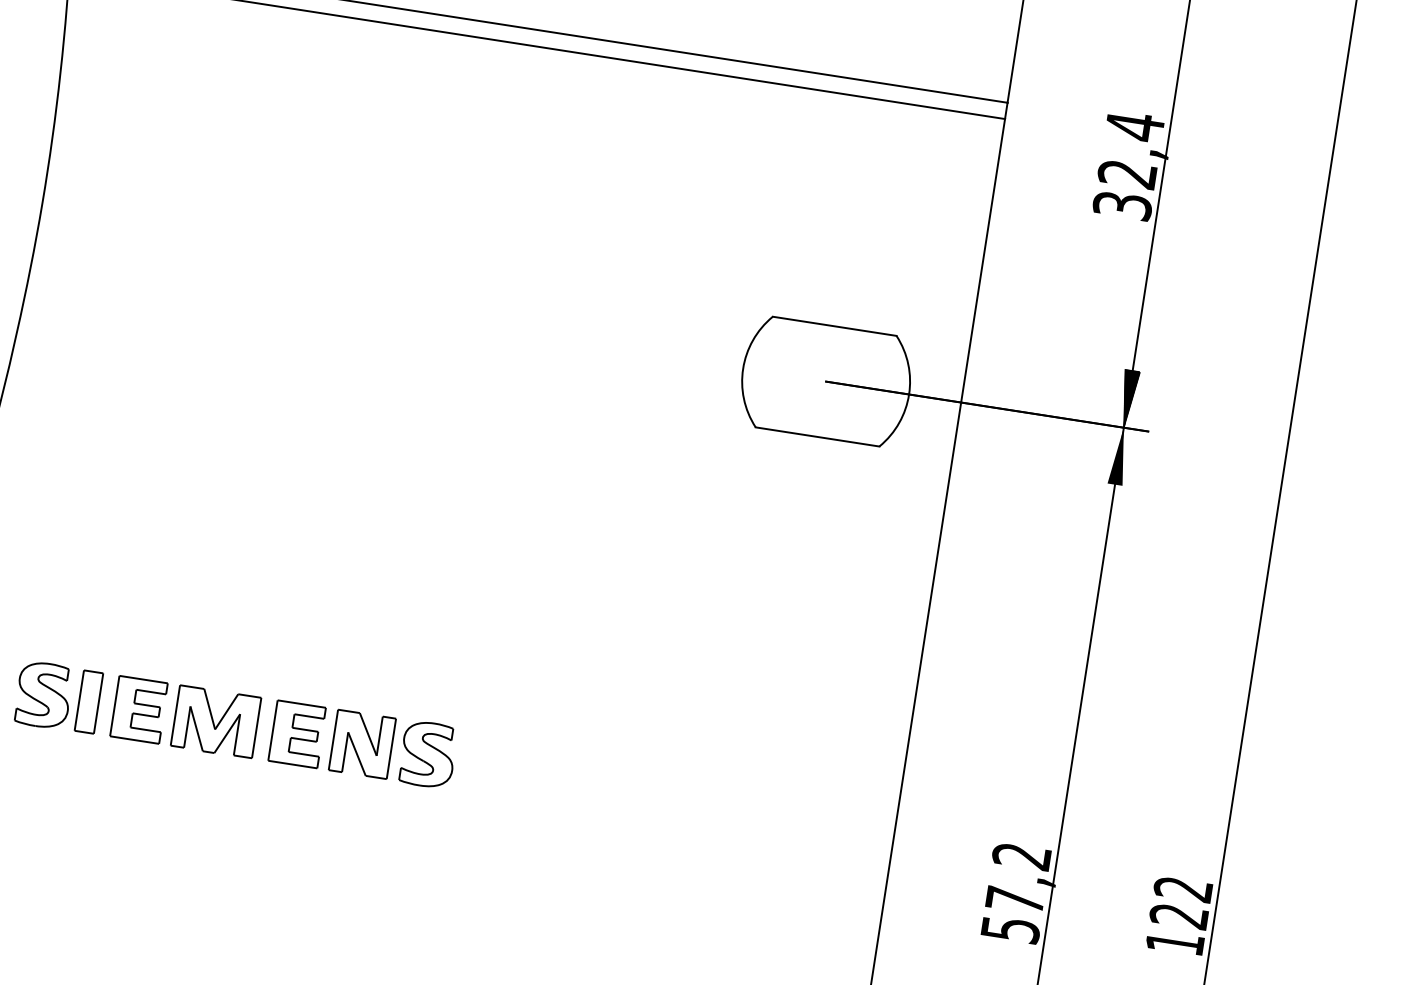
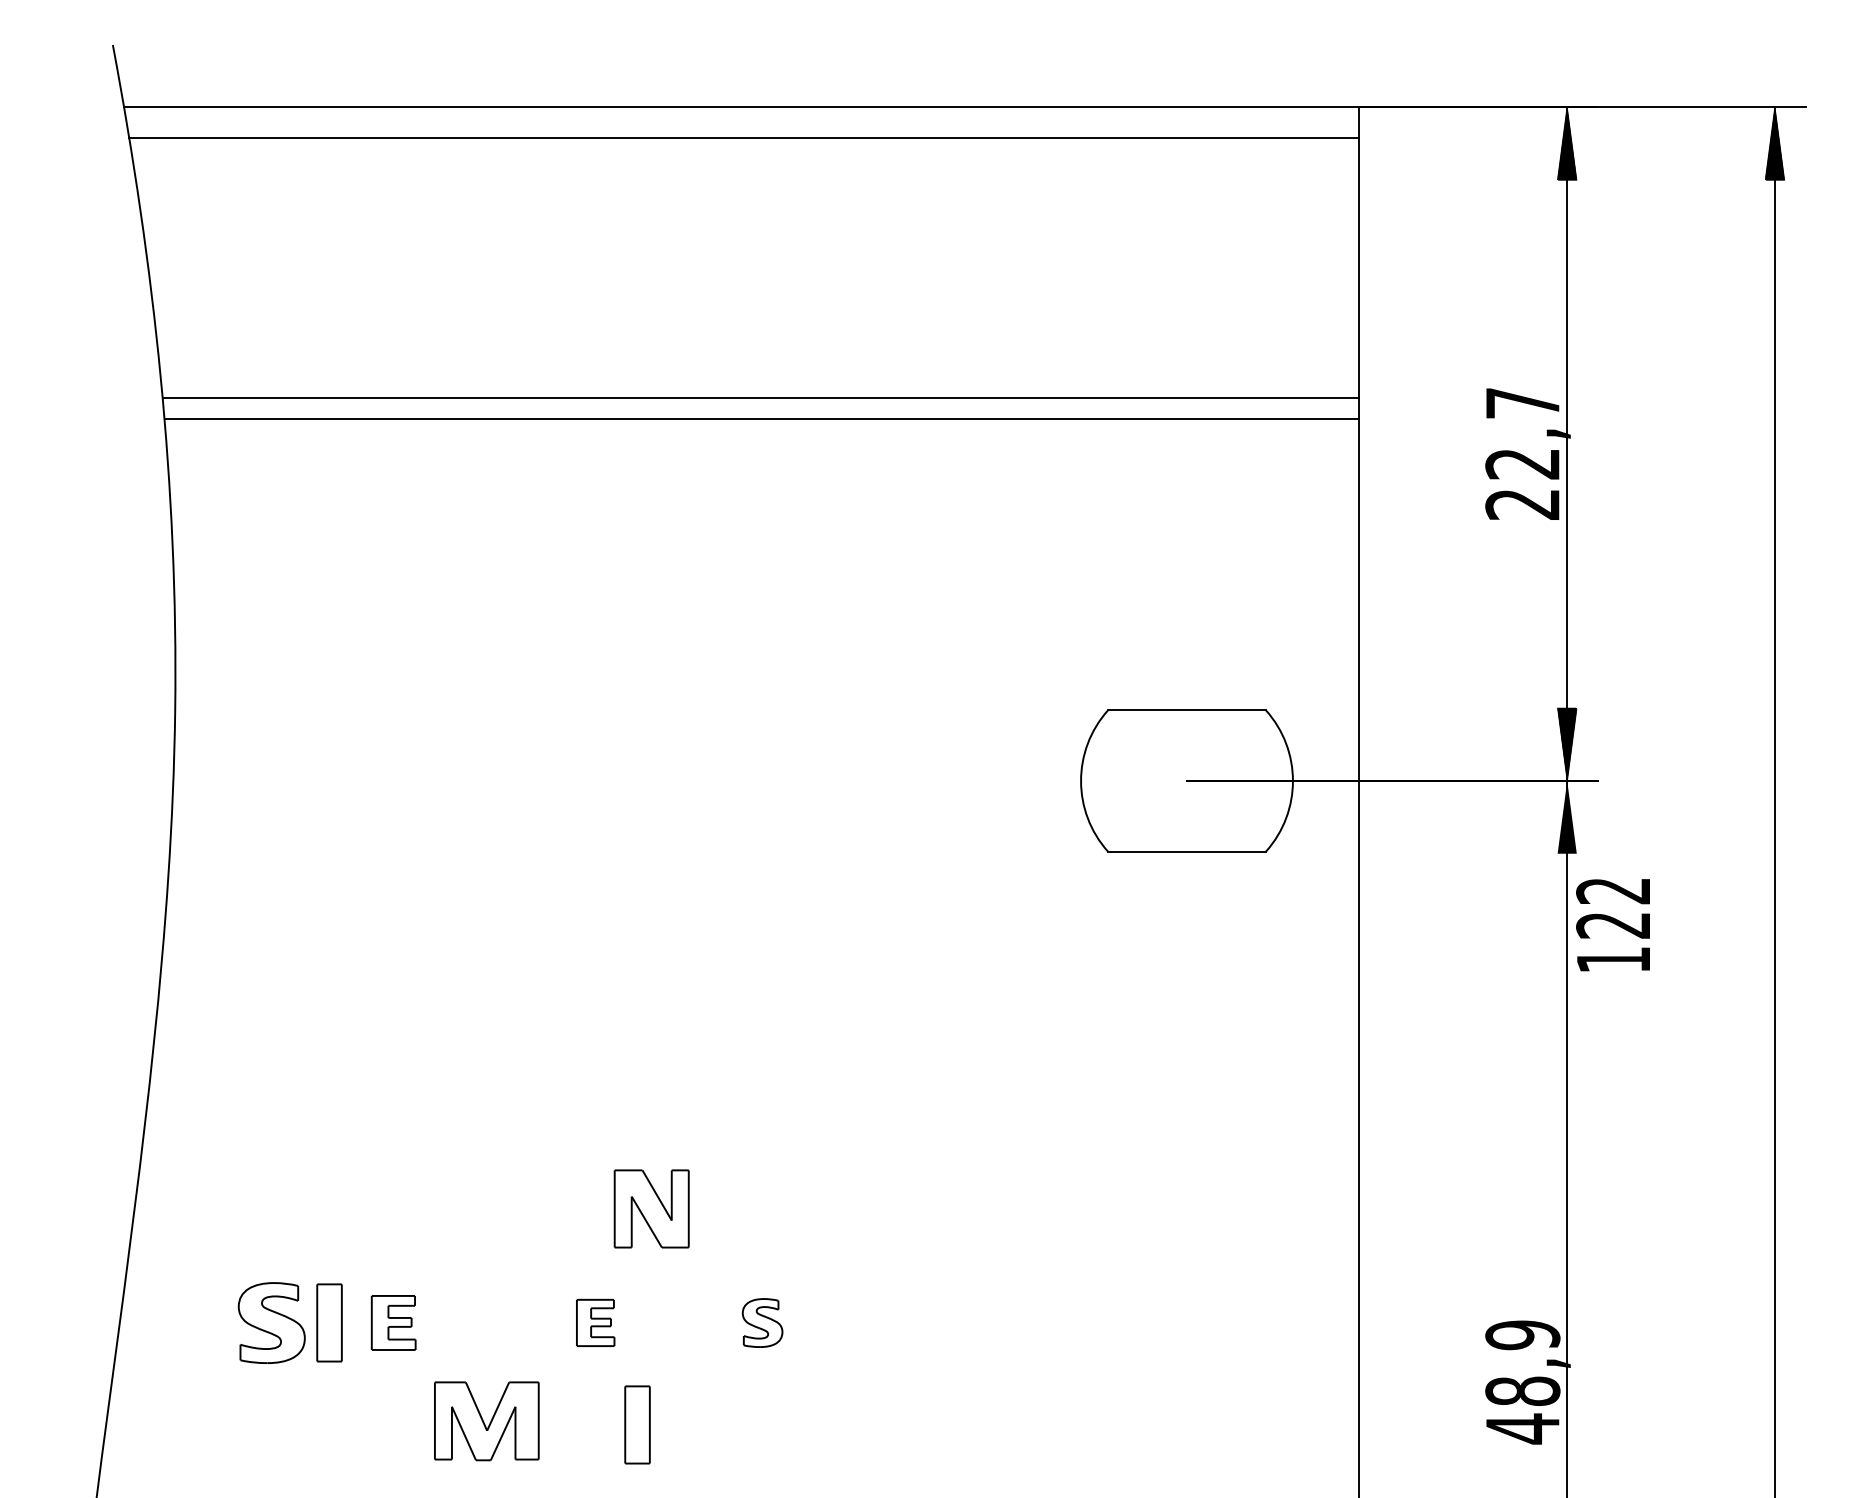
text: (1128, 165) -> (1522, 452), 32,4 -> 22,7
part: (139, 709) -> (393, 1322), size x0.7
part: (215, 722) -> (486, 1421), moved
part: (297, 733) -> (595, 1322), size x0.6
part: (362, 744) -> (651, 1208), moved
part: (428, 754) -> (762, 1322), size x0.6
part: (317, 818) -> (637, 1424), added
text: (1015, 893) -> (1522, 1382), 57,2 -> 48,9
text: (1178, 916) -> (1612, 925), moved

